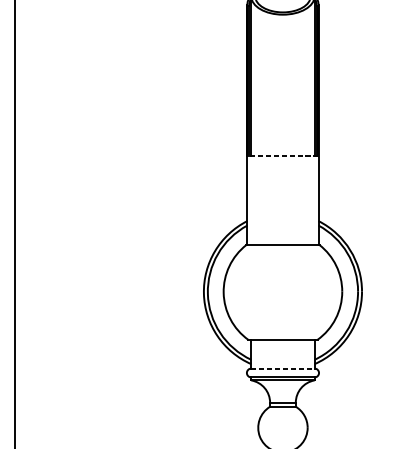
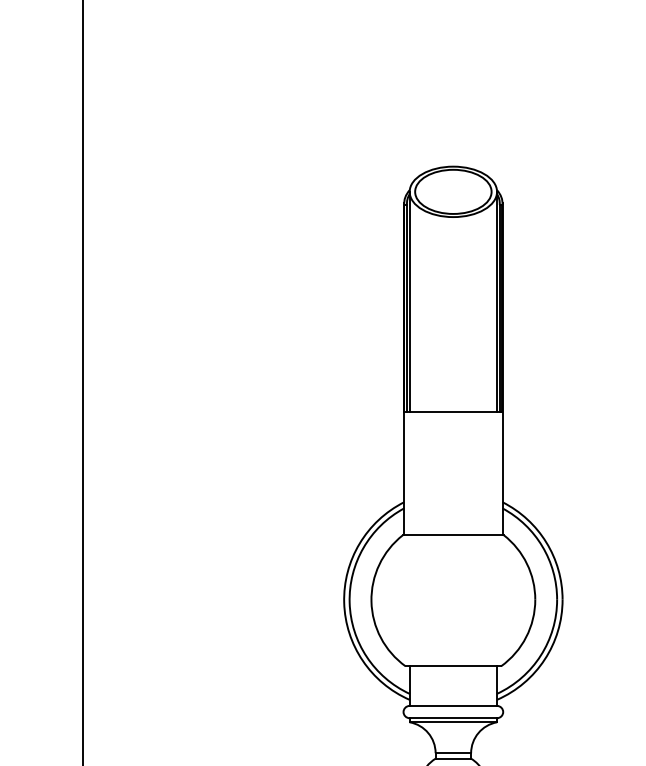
line: (282, 156) -> (452, 412), dashed -> solid
line: (283, 368) -> (453, 705), dashed -> solid

